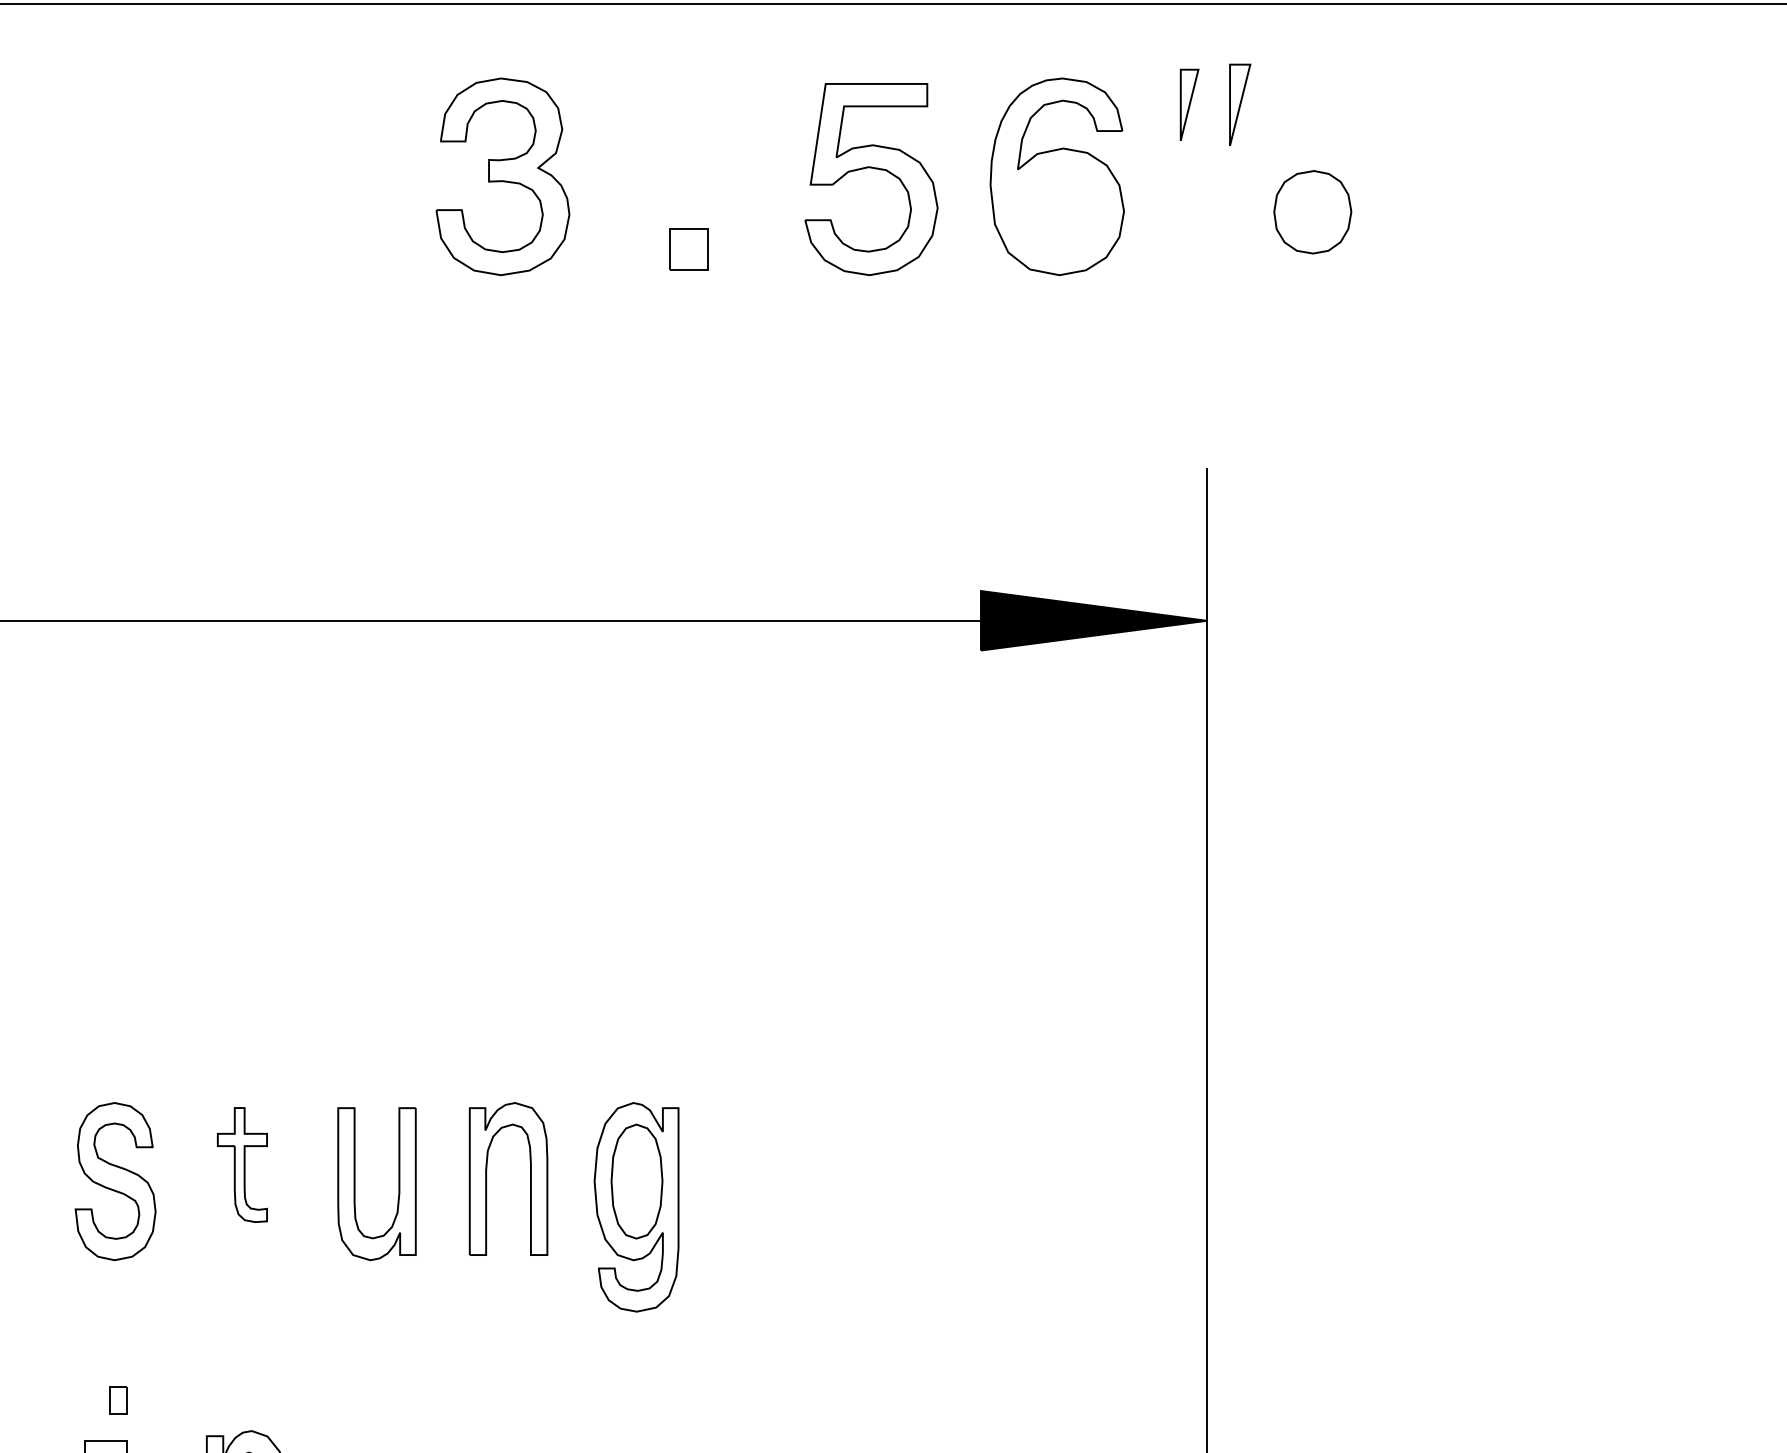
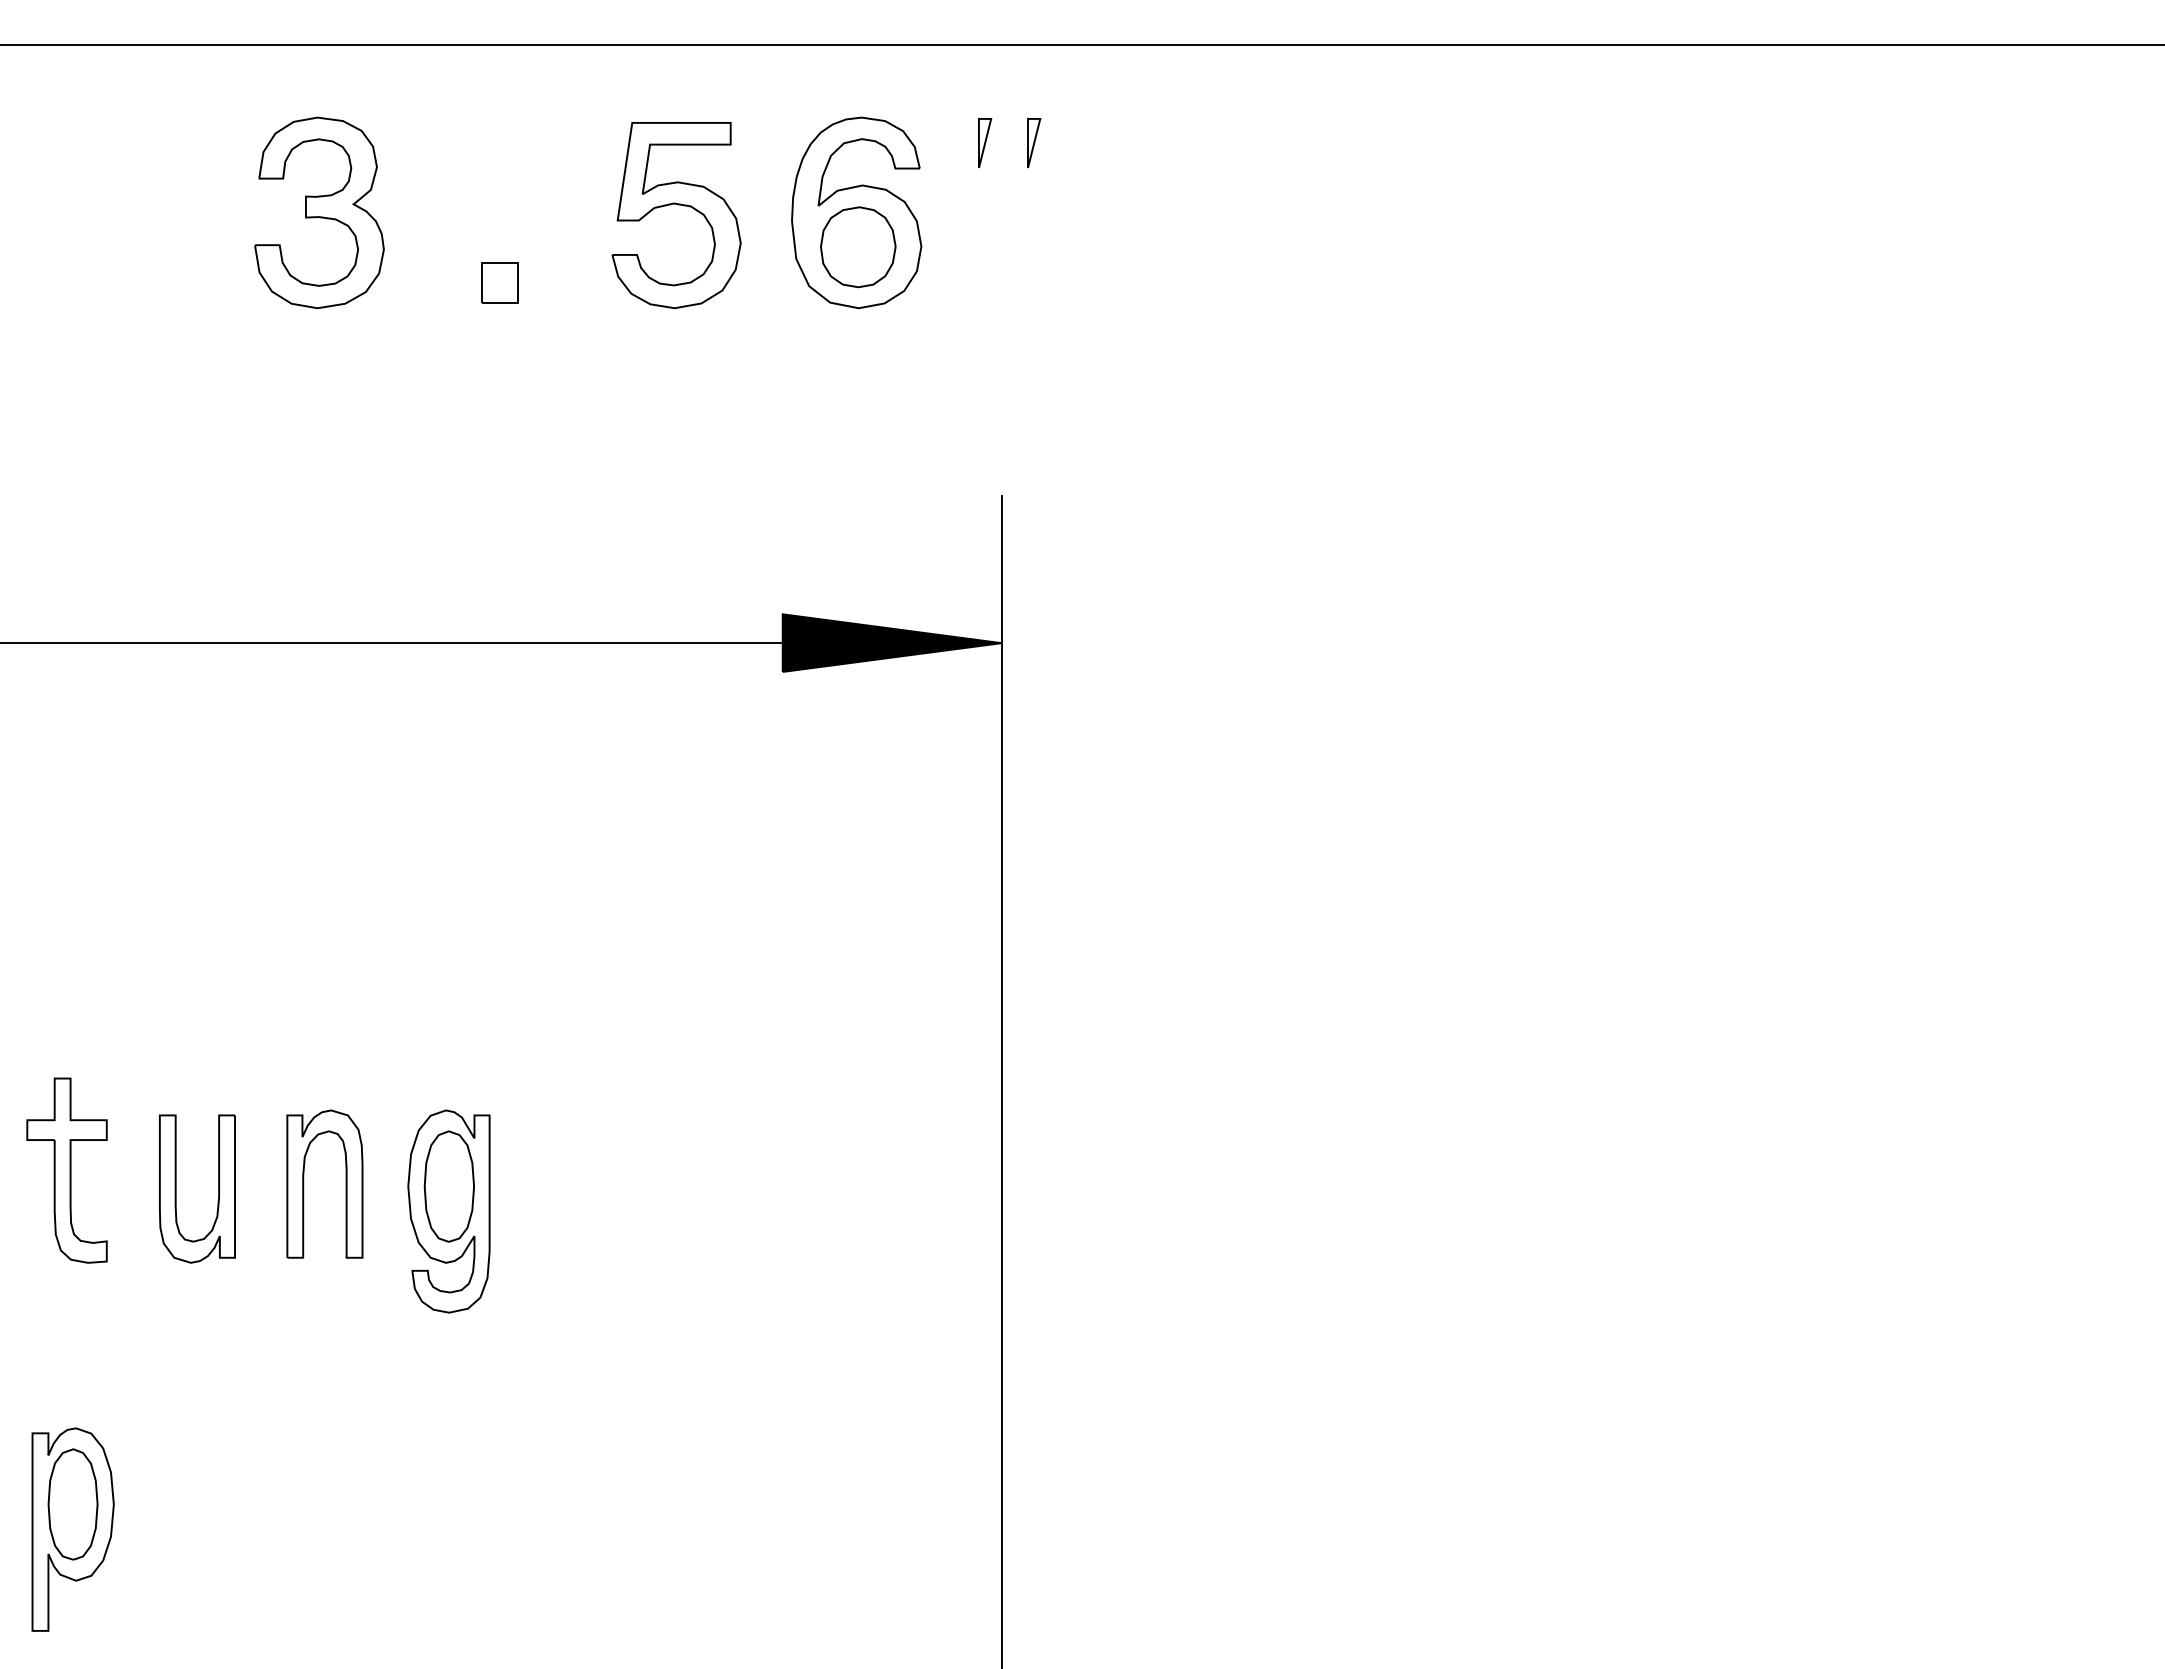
part: (1190, 105) -> (985, 143), size x0.71
part: (1240, 105) -> (1034, 143), size x0.62
part: (1313, 212) -> (858, 247), moved
part: (241, 1164) -> (66, 1170), size x1.67

